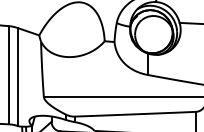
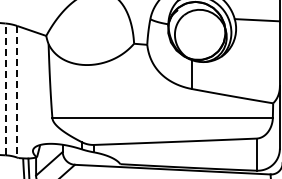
line: (8, 75) -> (5, 89), solid -> dashed
line: (17, 76) -> (17, 91), solid -> dashed

